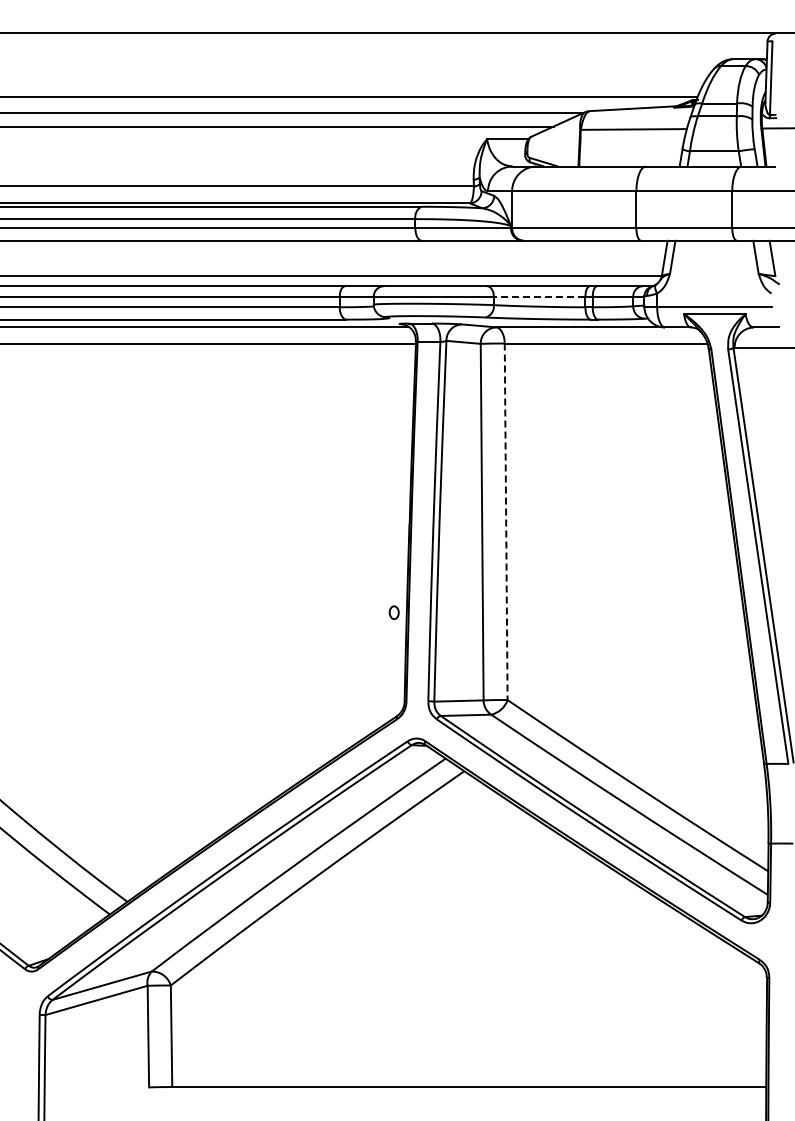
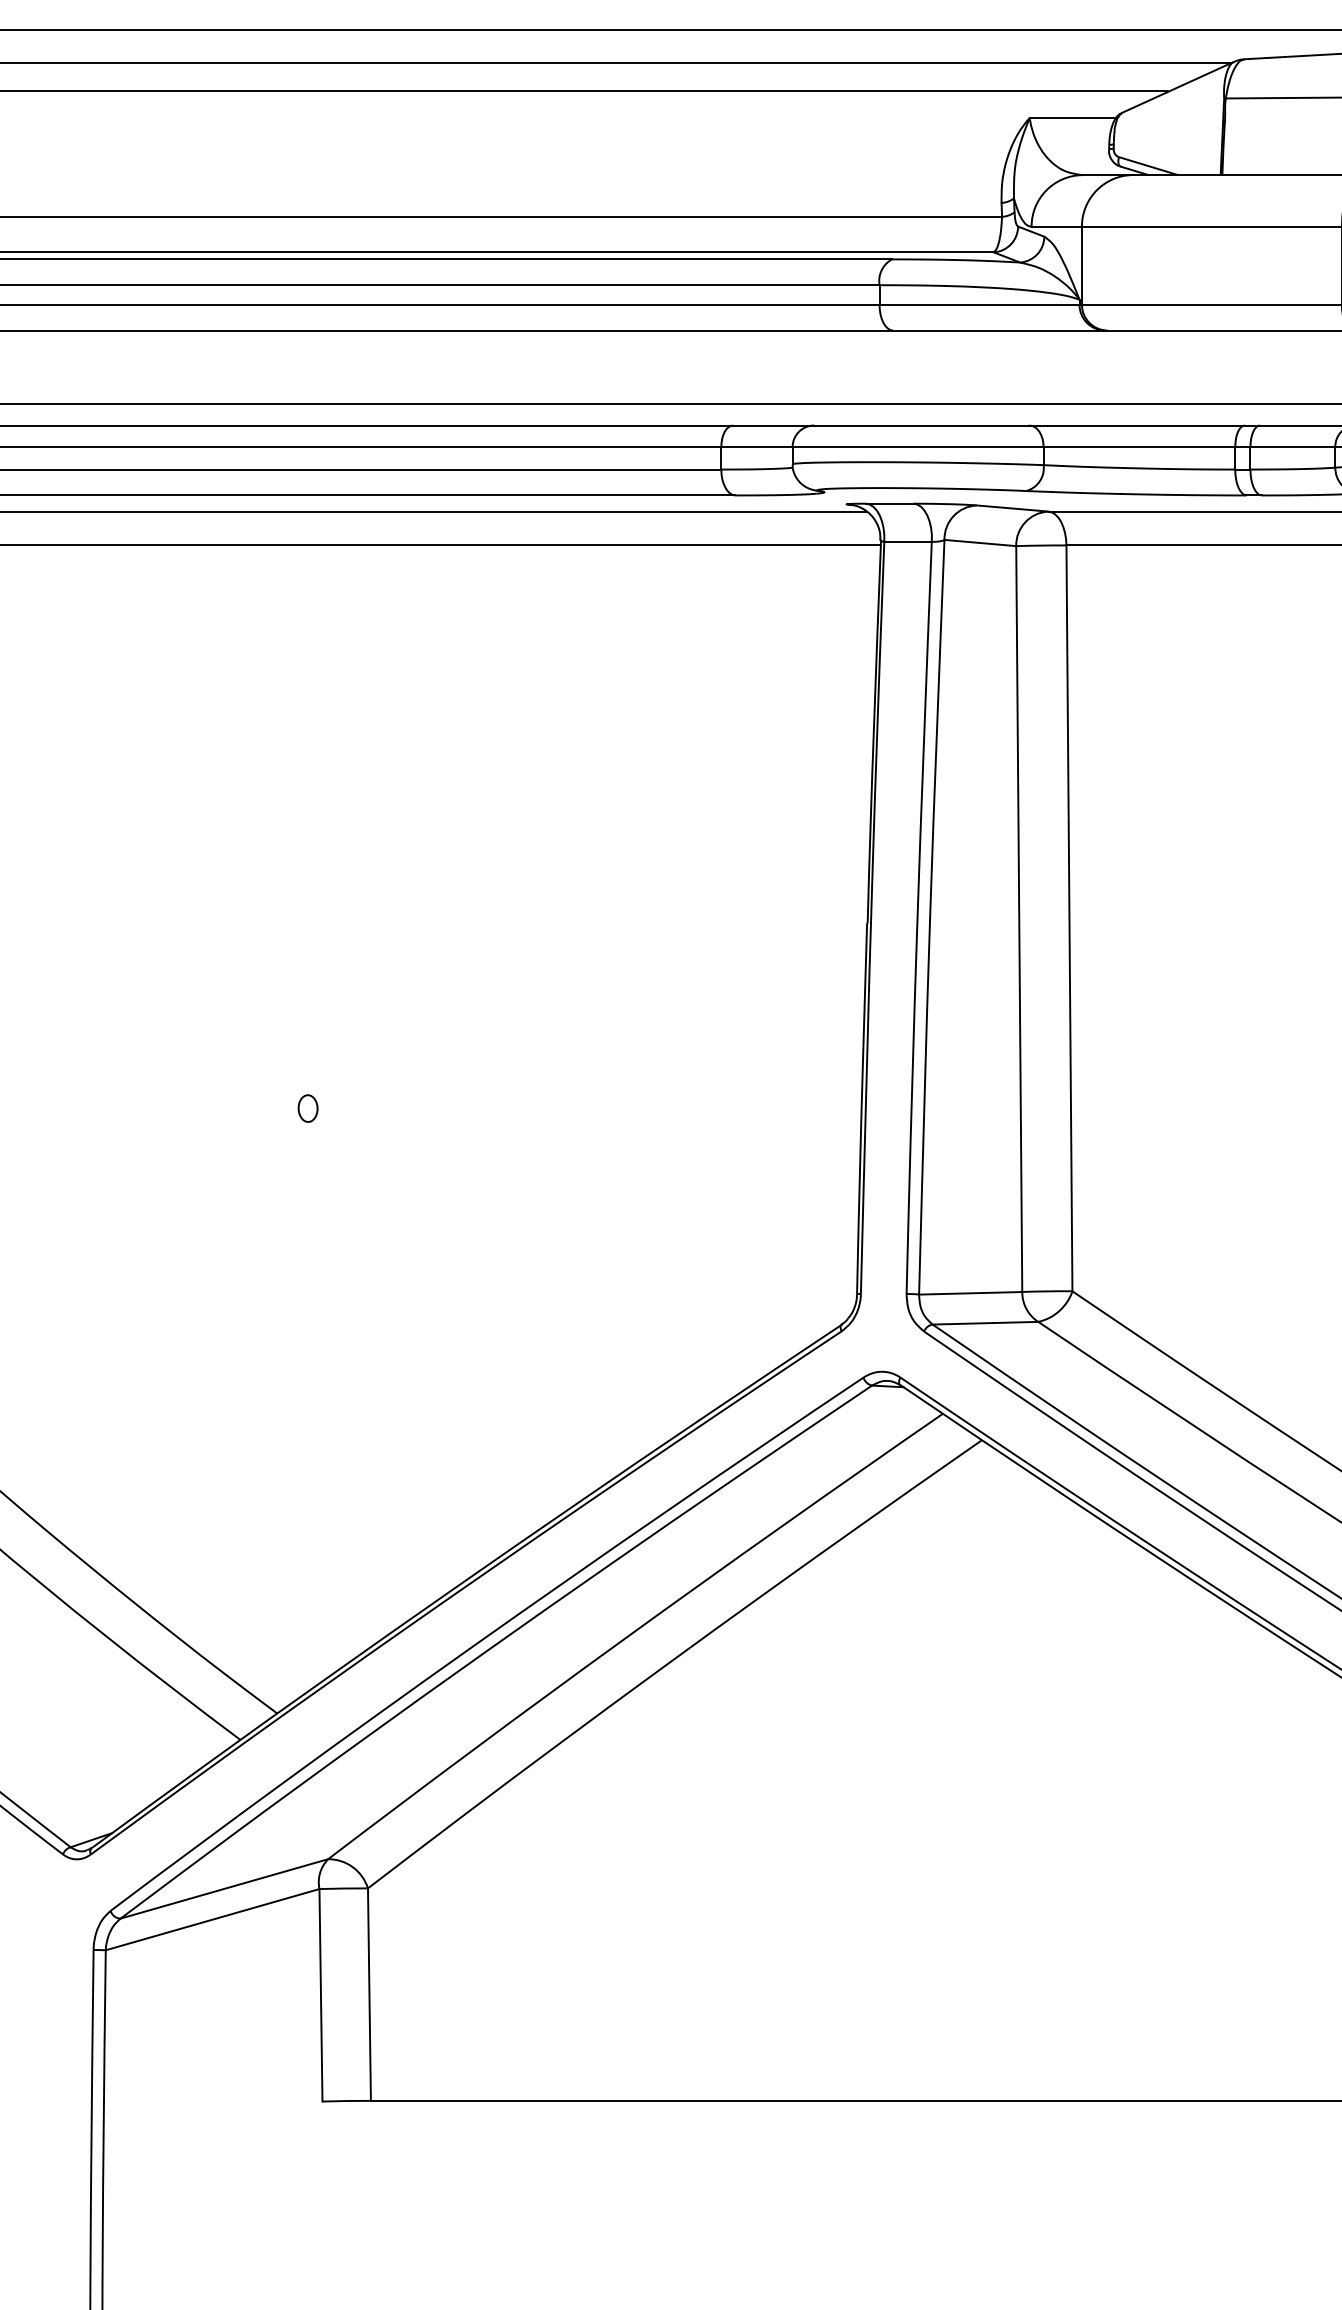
line: (539, 296) -> (1139, 447), dashed -> solid
line: (506, 520) -> (1070, 915), dashed -> solid
part: (393, 612) -> (306, 1108), moved

